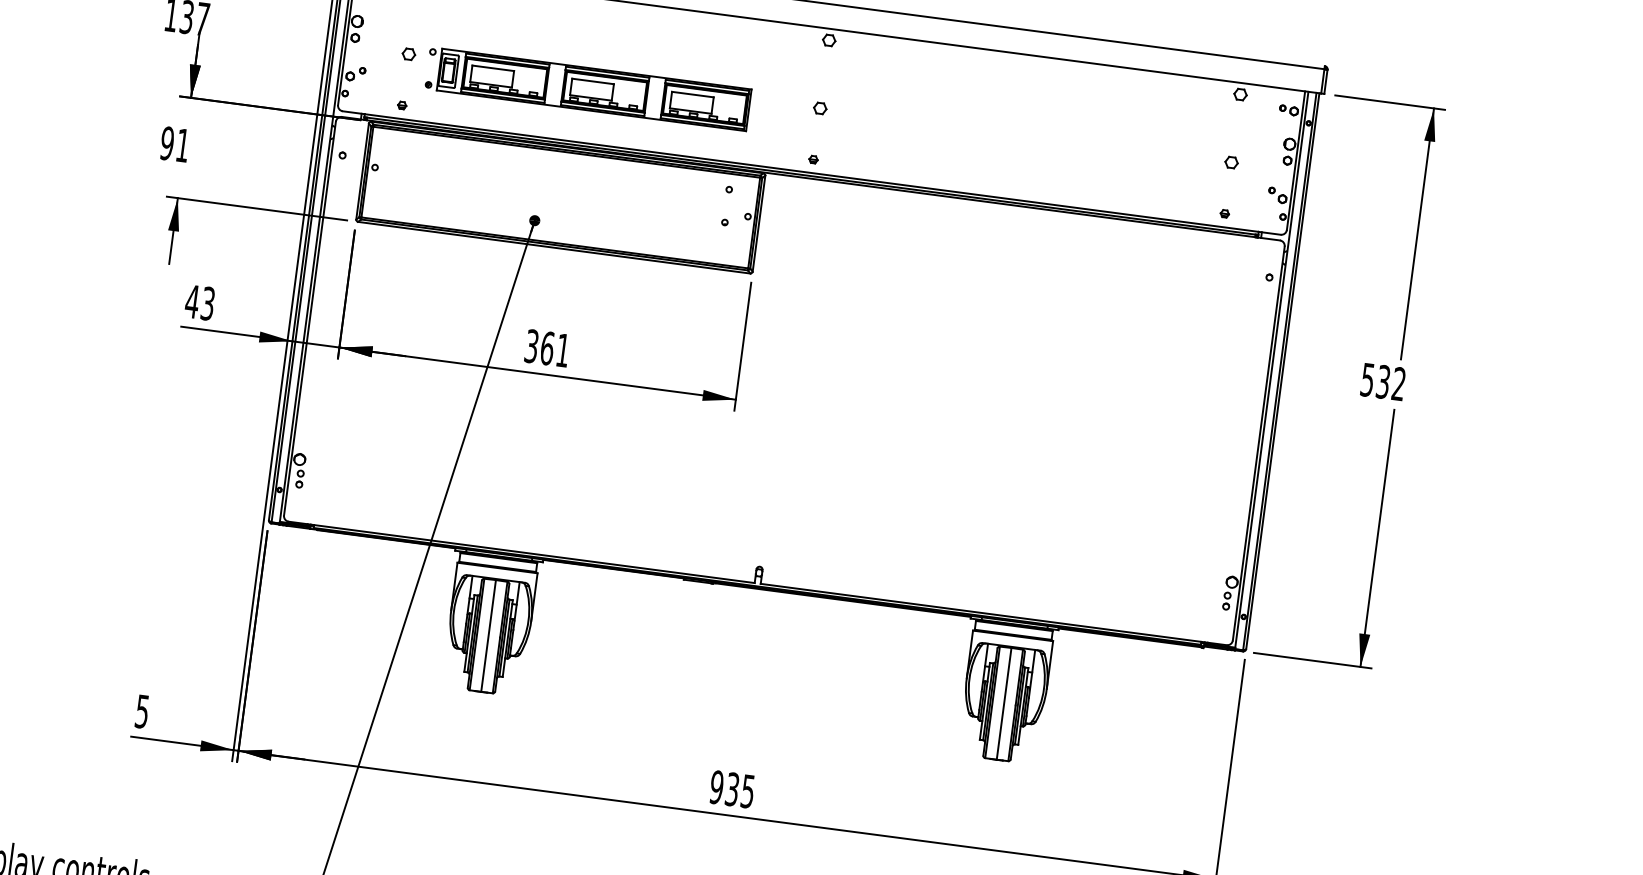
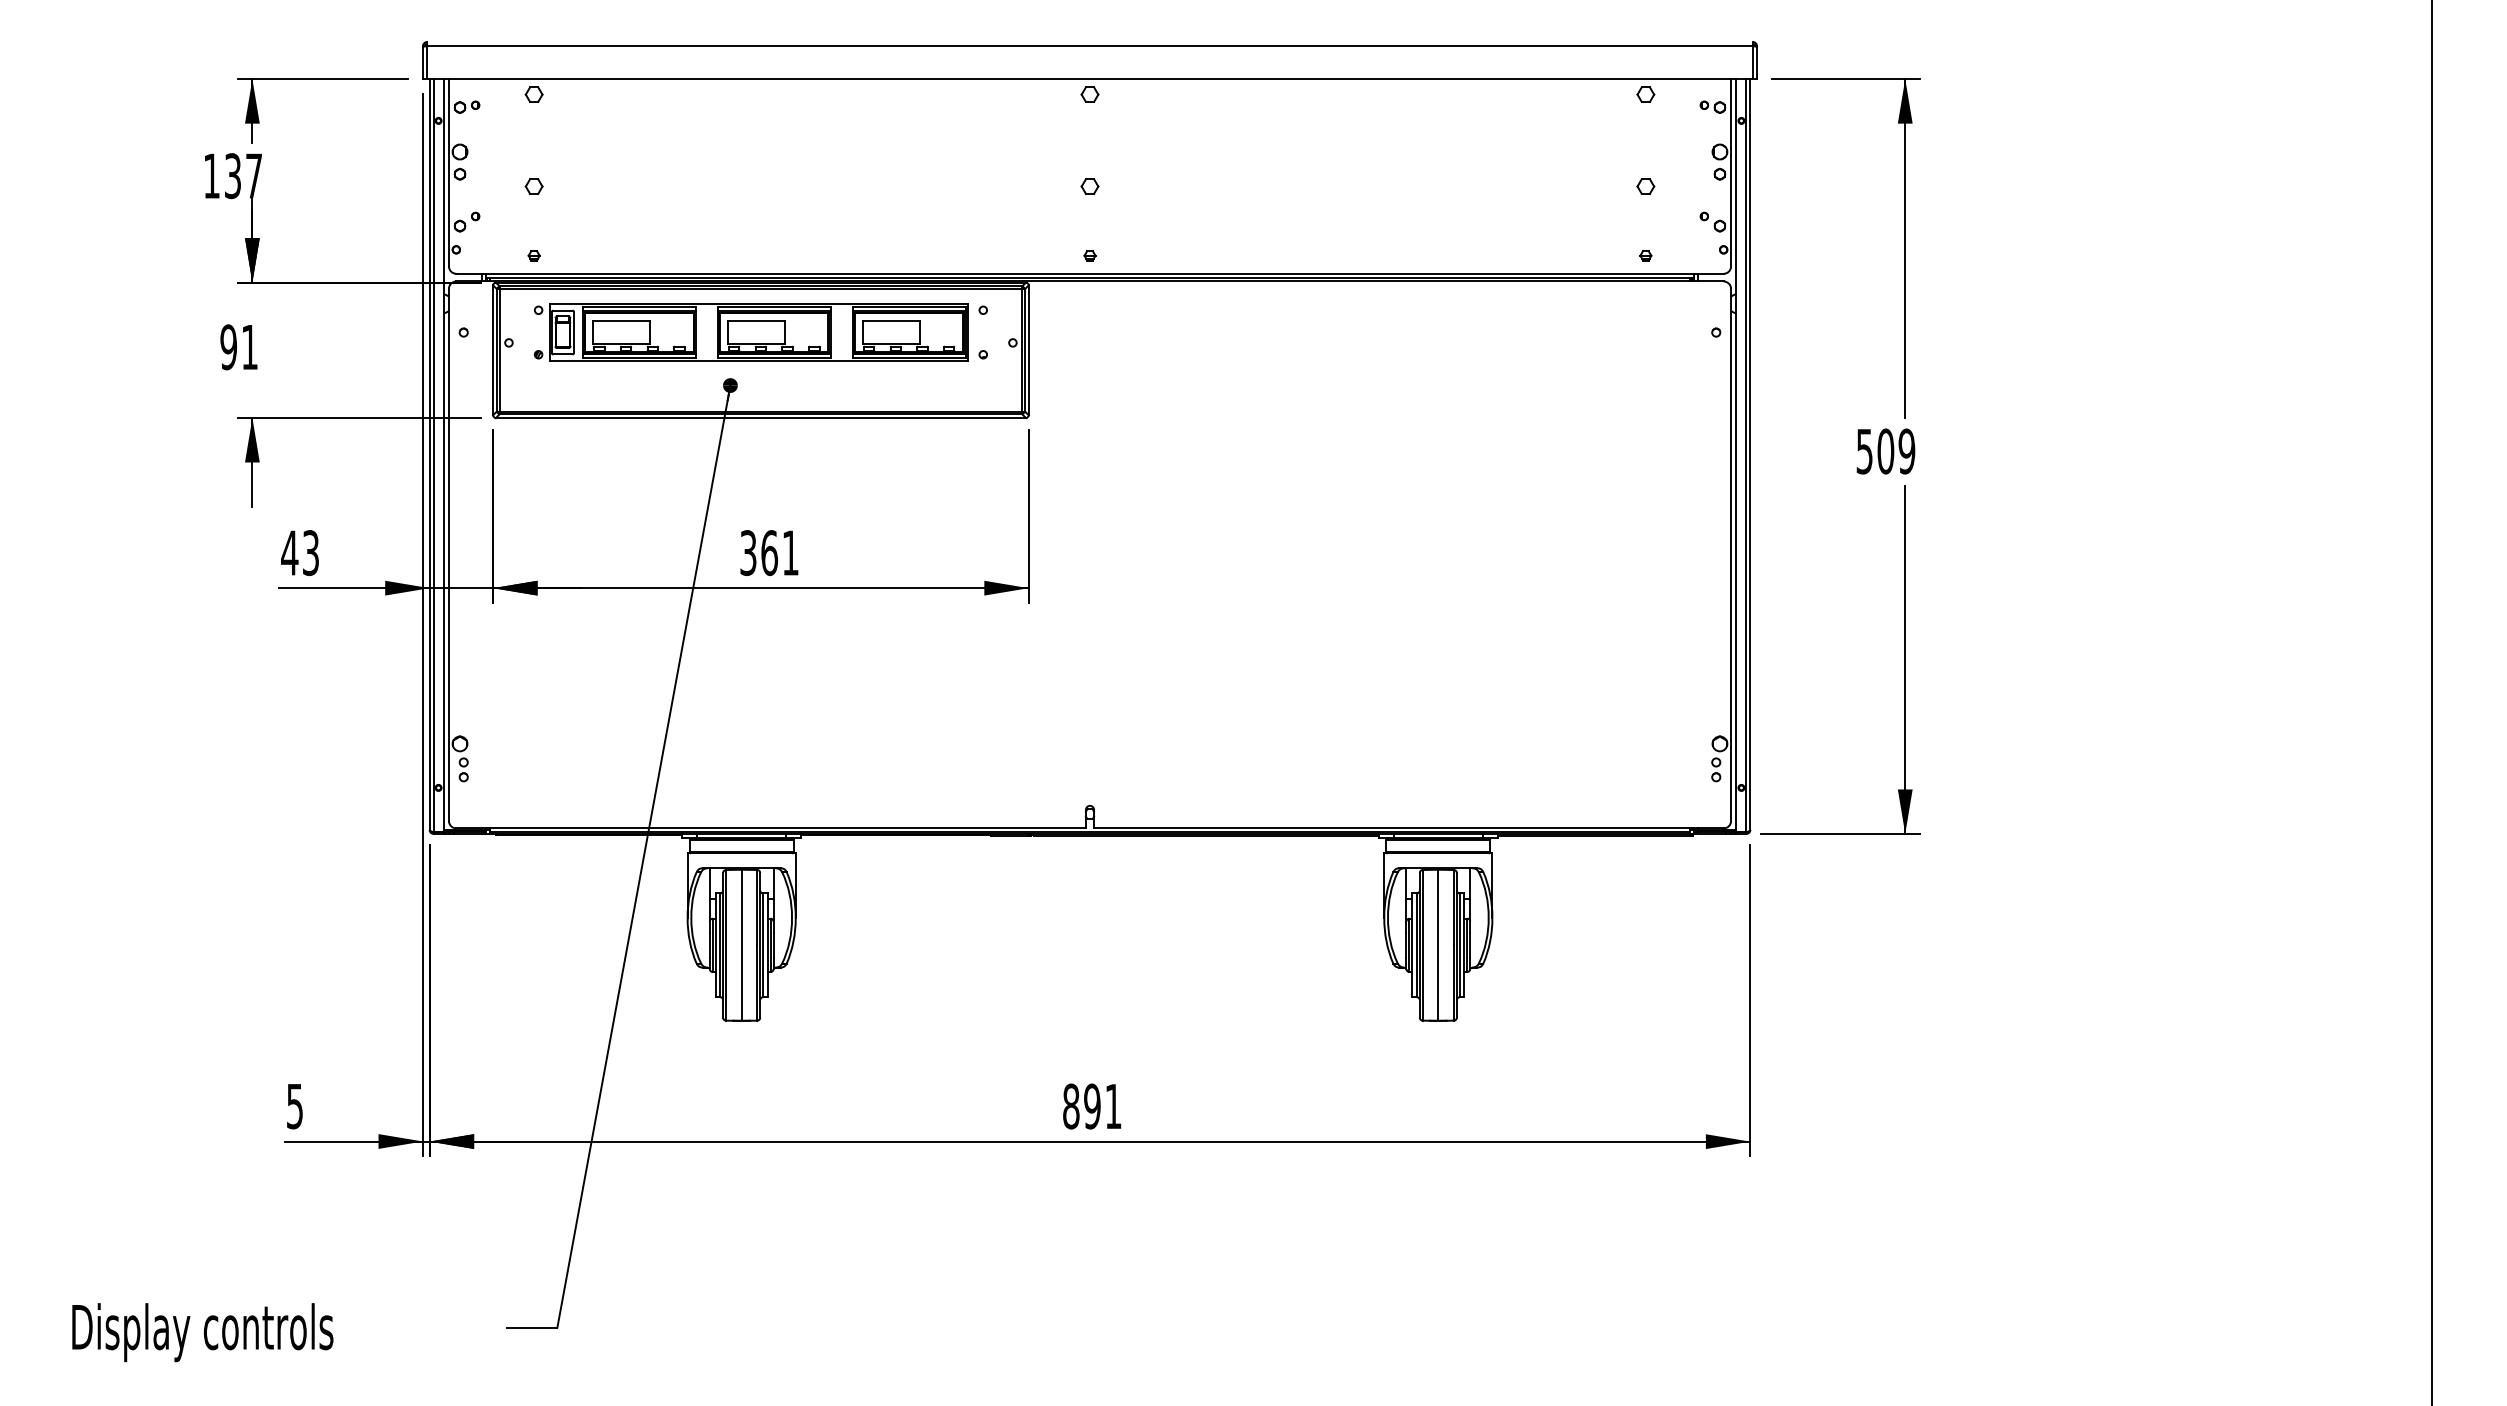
part: (588, 89) -> (751, 332), moved
text: (1391, 383) -> (1896, 451), 532 -> 509
text: (732, 789) -> (1092, 1106), 935 -> 891

